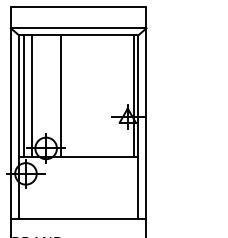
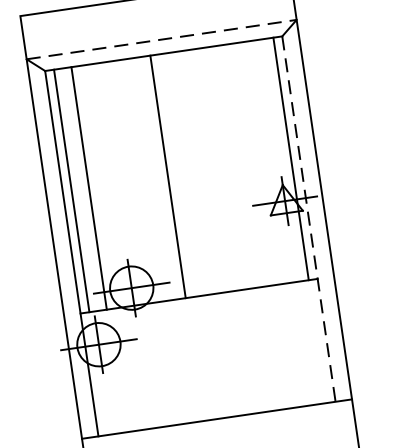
line: (78, 28) -> (161, 39), solid -> dashed
line: (60, 96) -> (167, 177), moved
line: (138, 127) -> (309, 219), solid -> dashed

